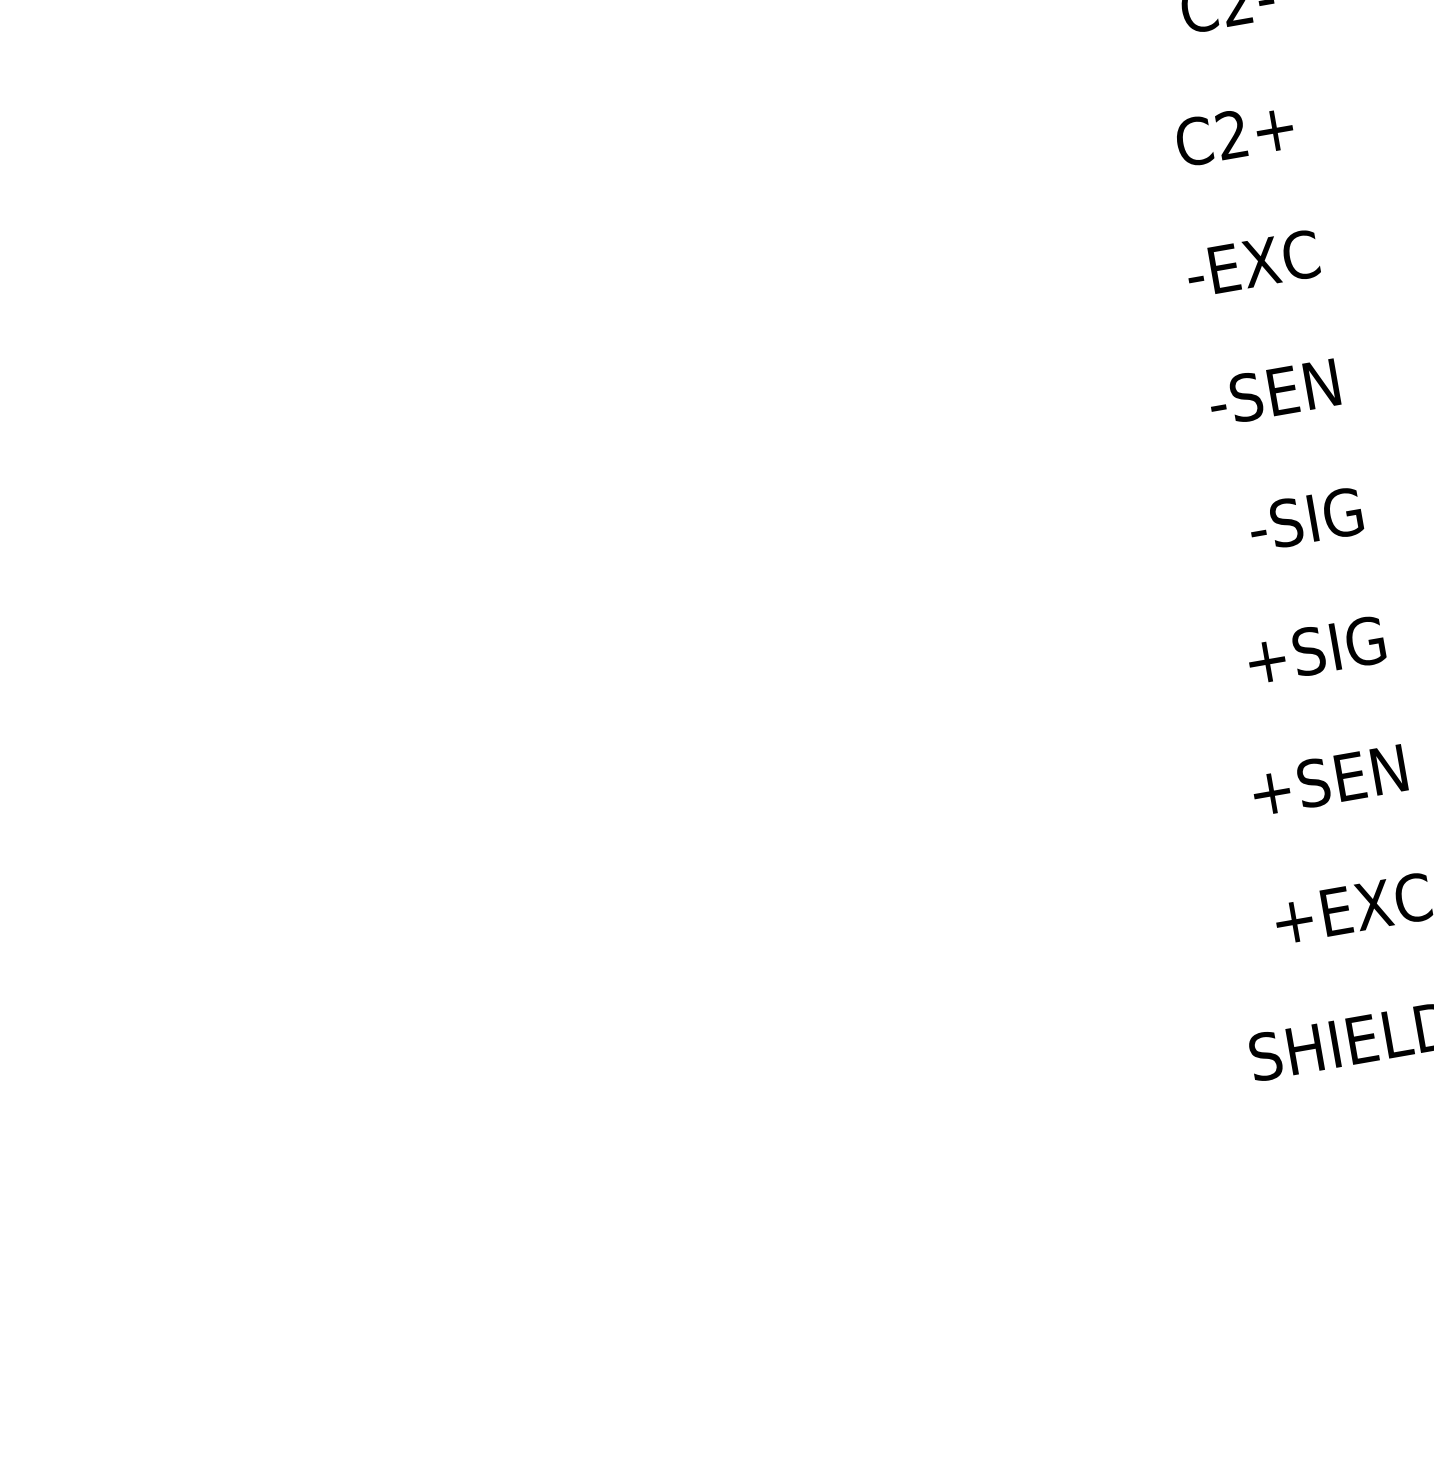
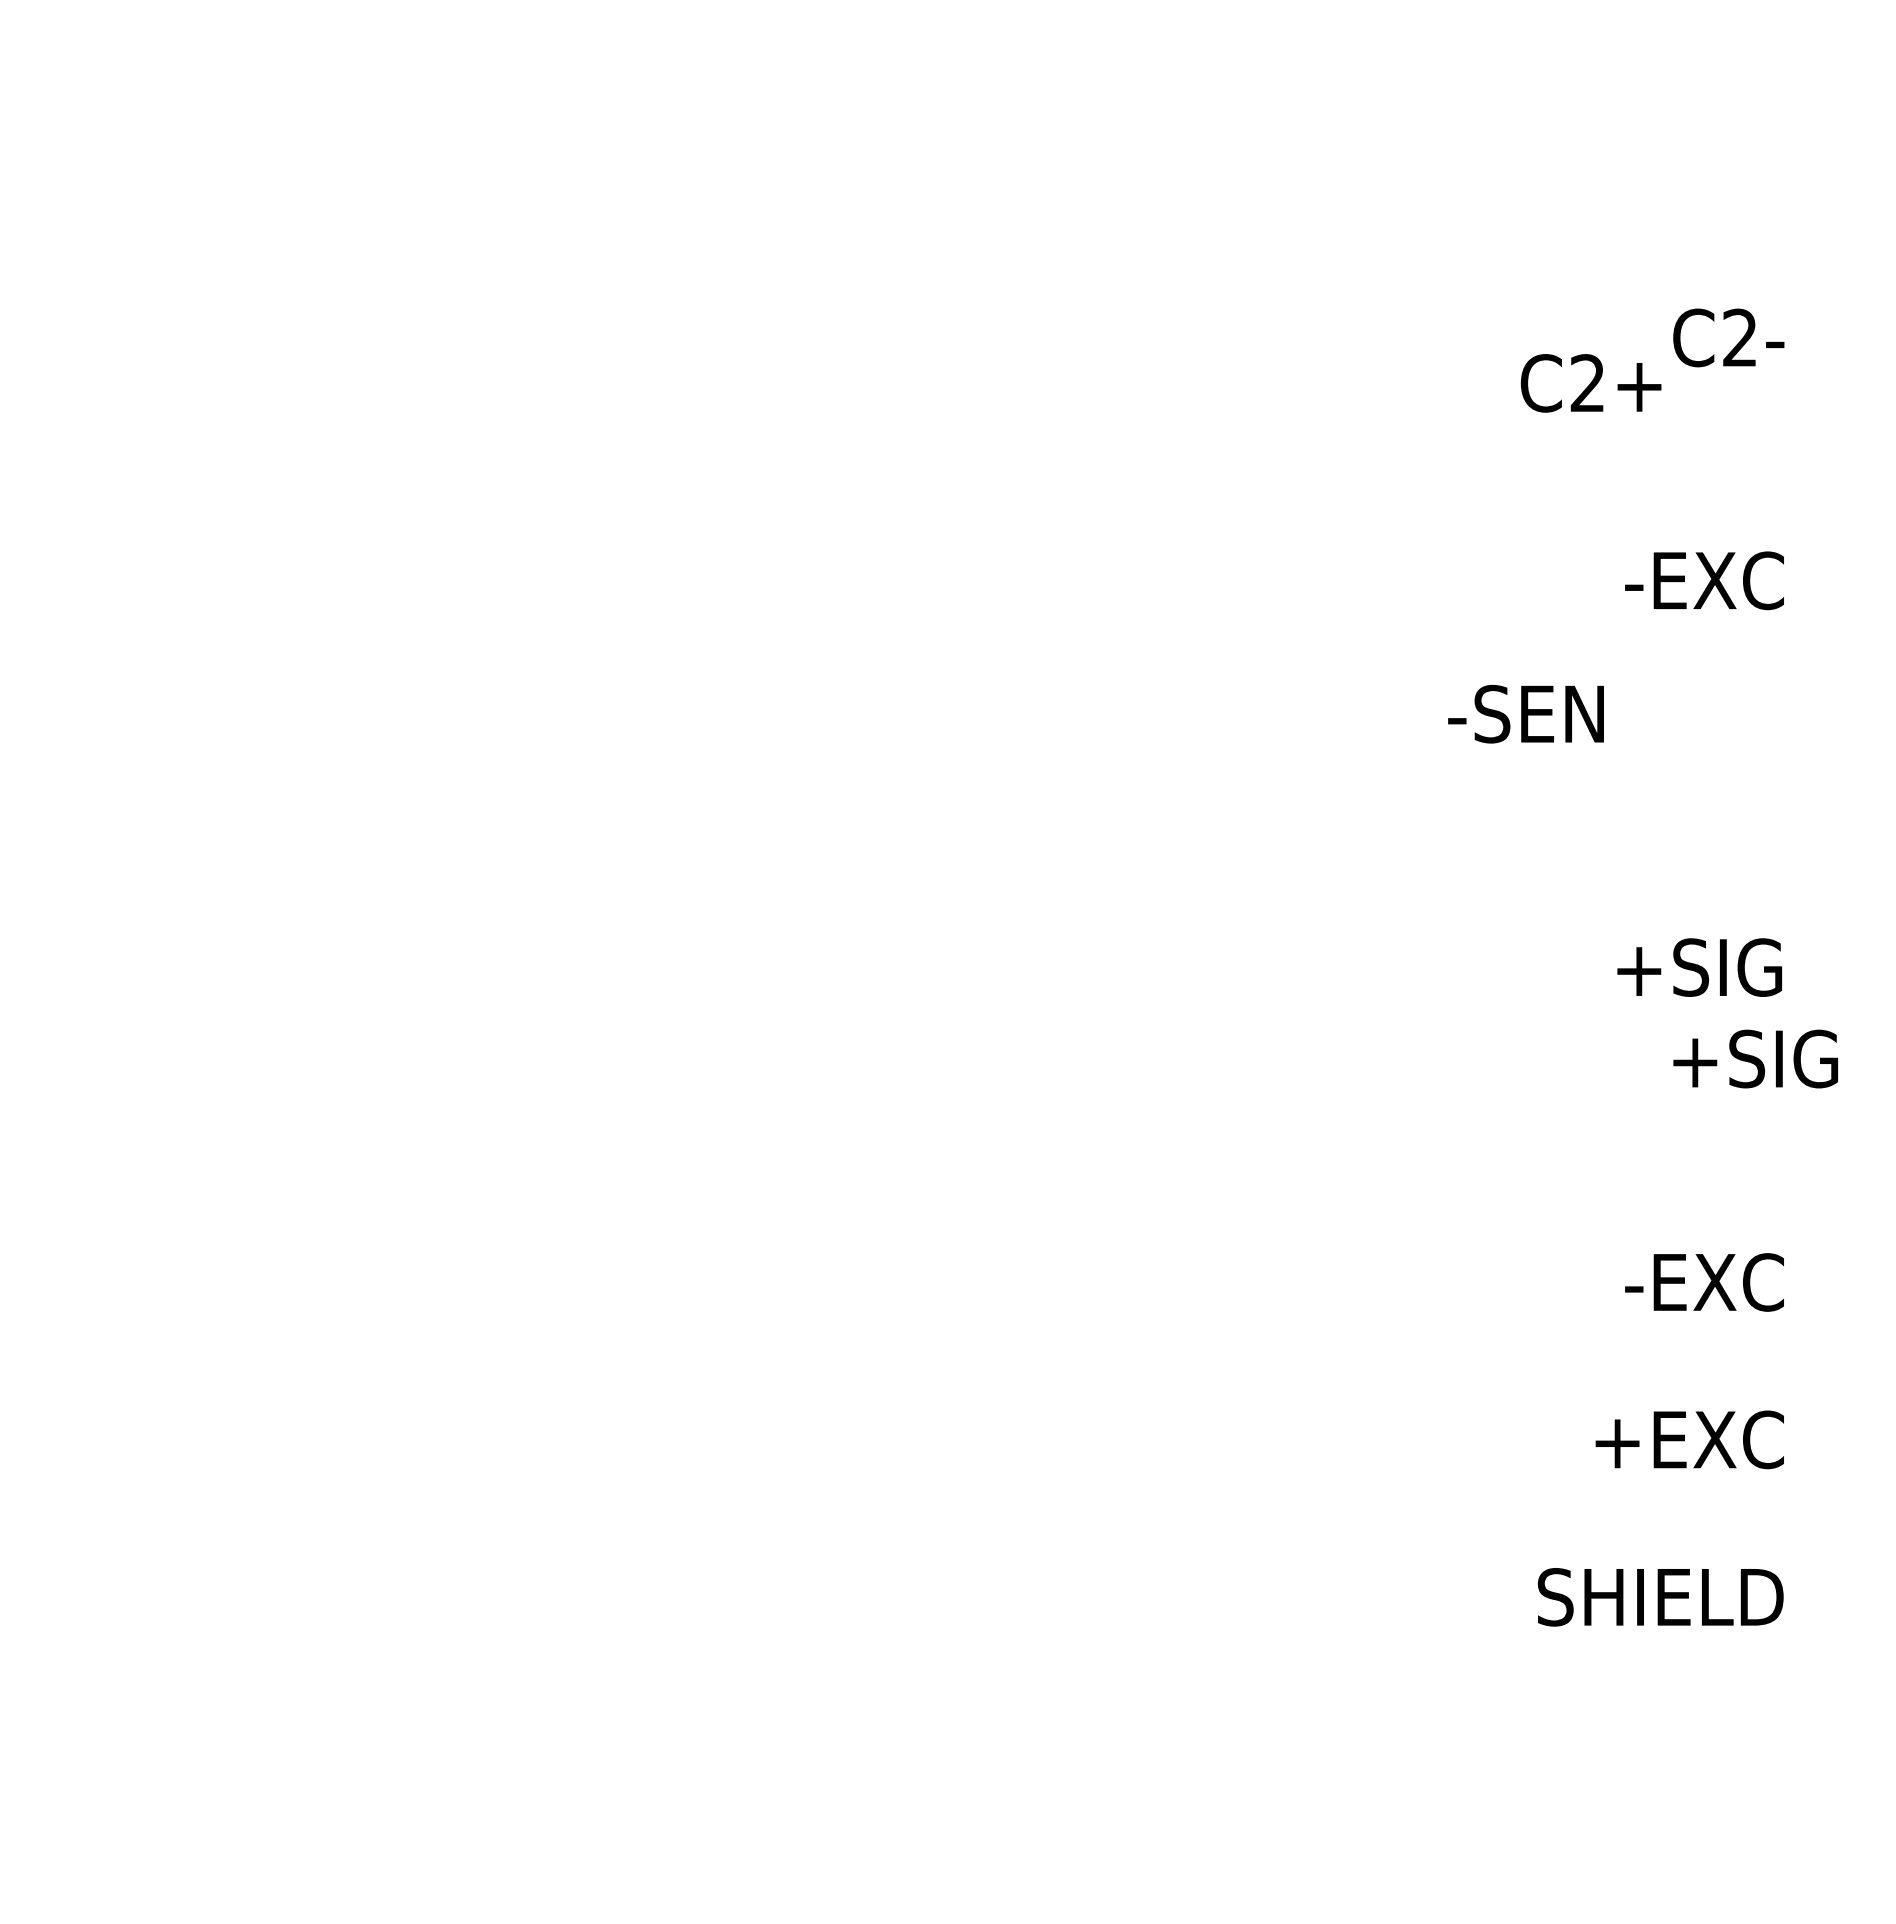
text: (1234, 134) -> (1590, 383), moved
text: (1252, 263) -> (1704, 580), moved
text: (1273, 392) -> (1525, 713), moved
text: (1246, 533) -> (1641, 971), -SIG -> +SIG
text: (1315, 649) -> (1755, 1058), moved
text: (1330, 780) -> (1689, 1282), +SEN -> -EXC

